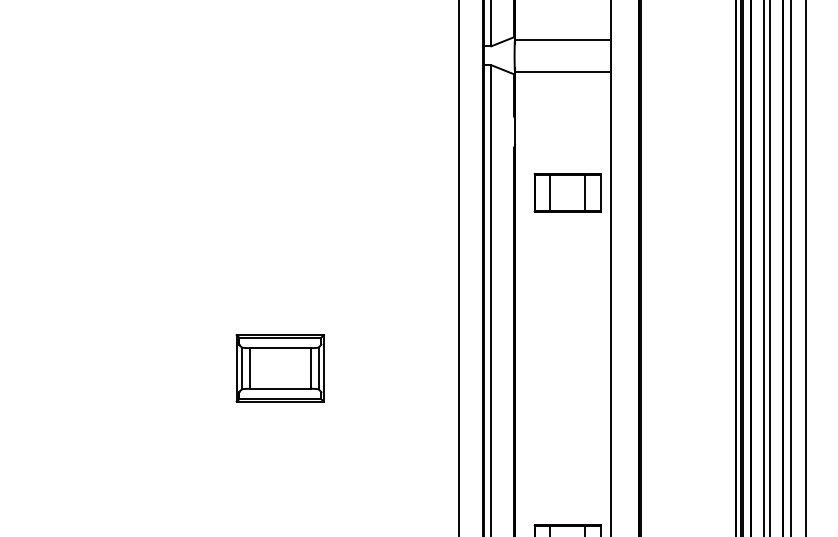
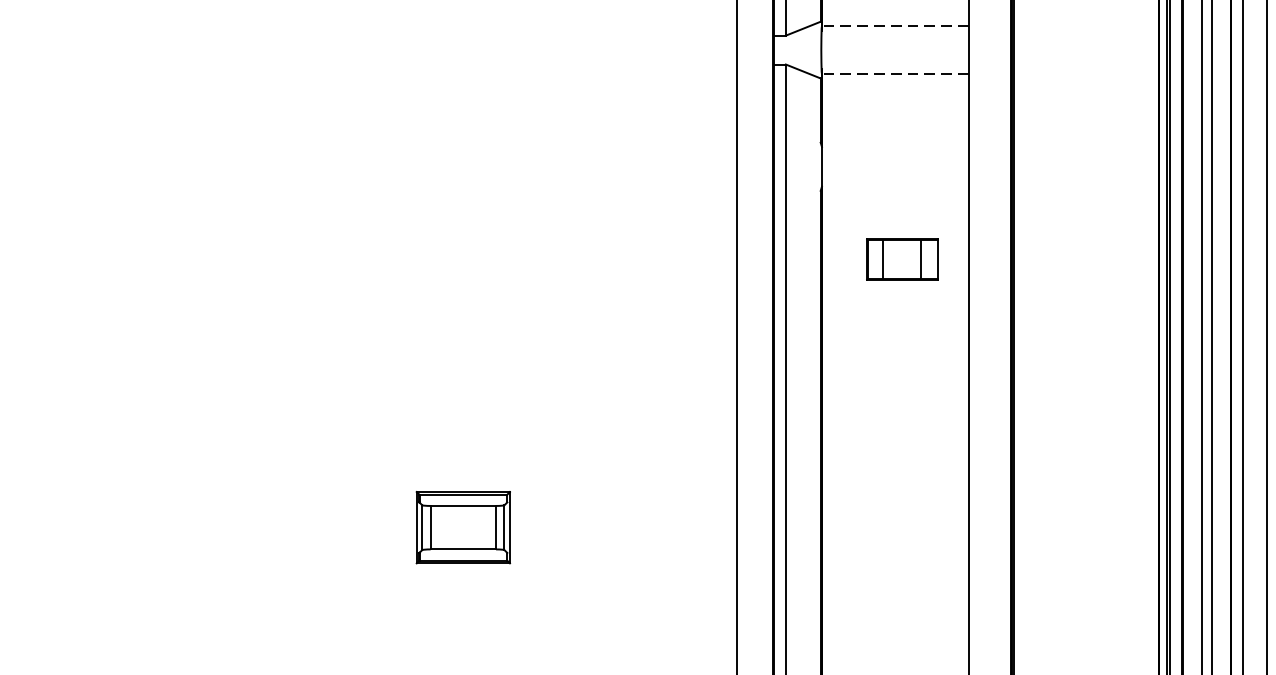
line: (562, 40) -> (894, 26), solid -> dashed
line: (562, 71) -> (894, 74), solid -> dashed
part: (567, 192) -> (902, 258), size x0.7
part: (279, 368) -> (462, 527), size x0.7

